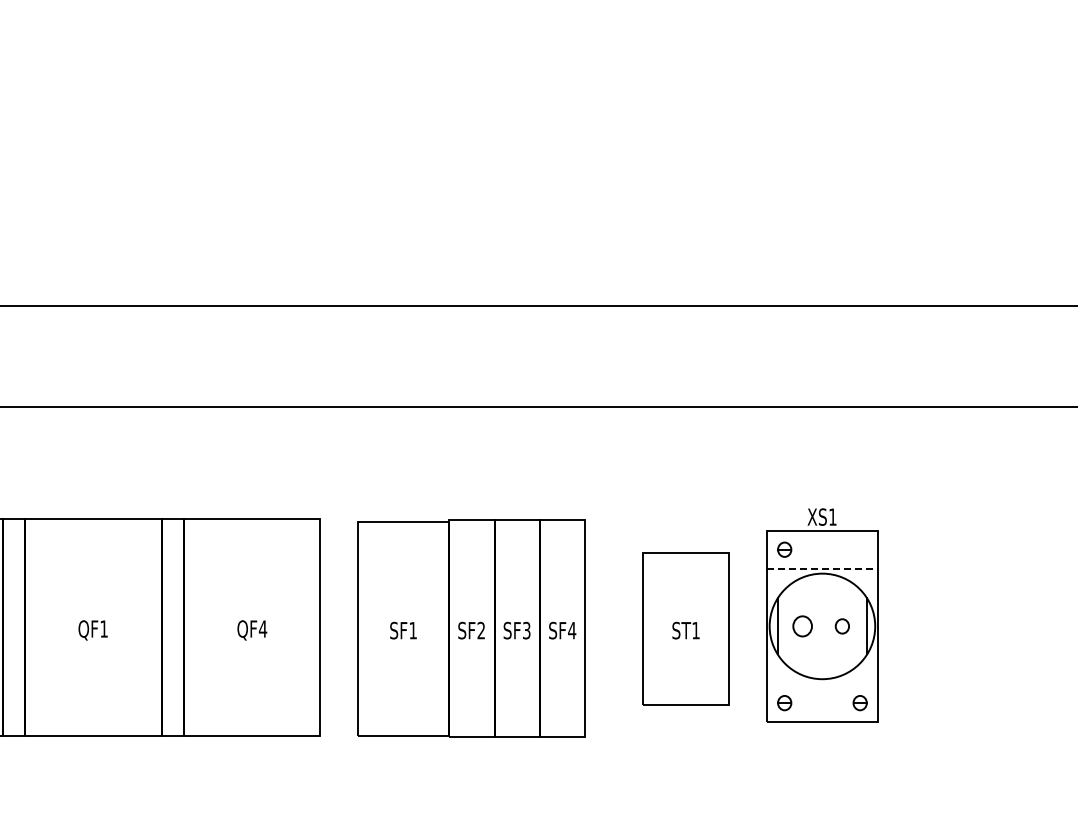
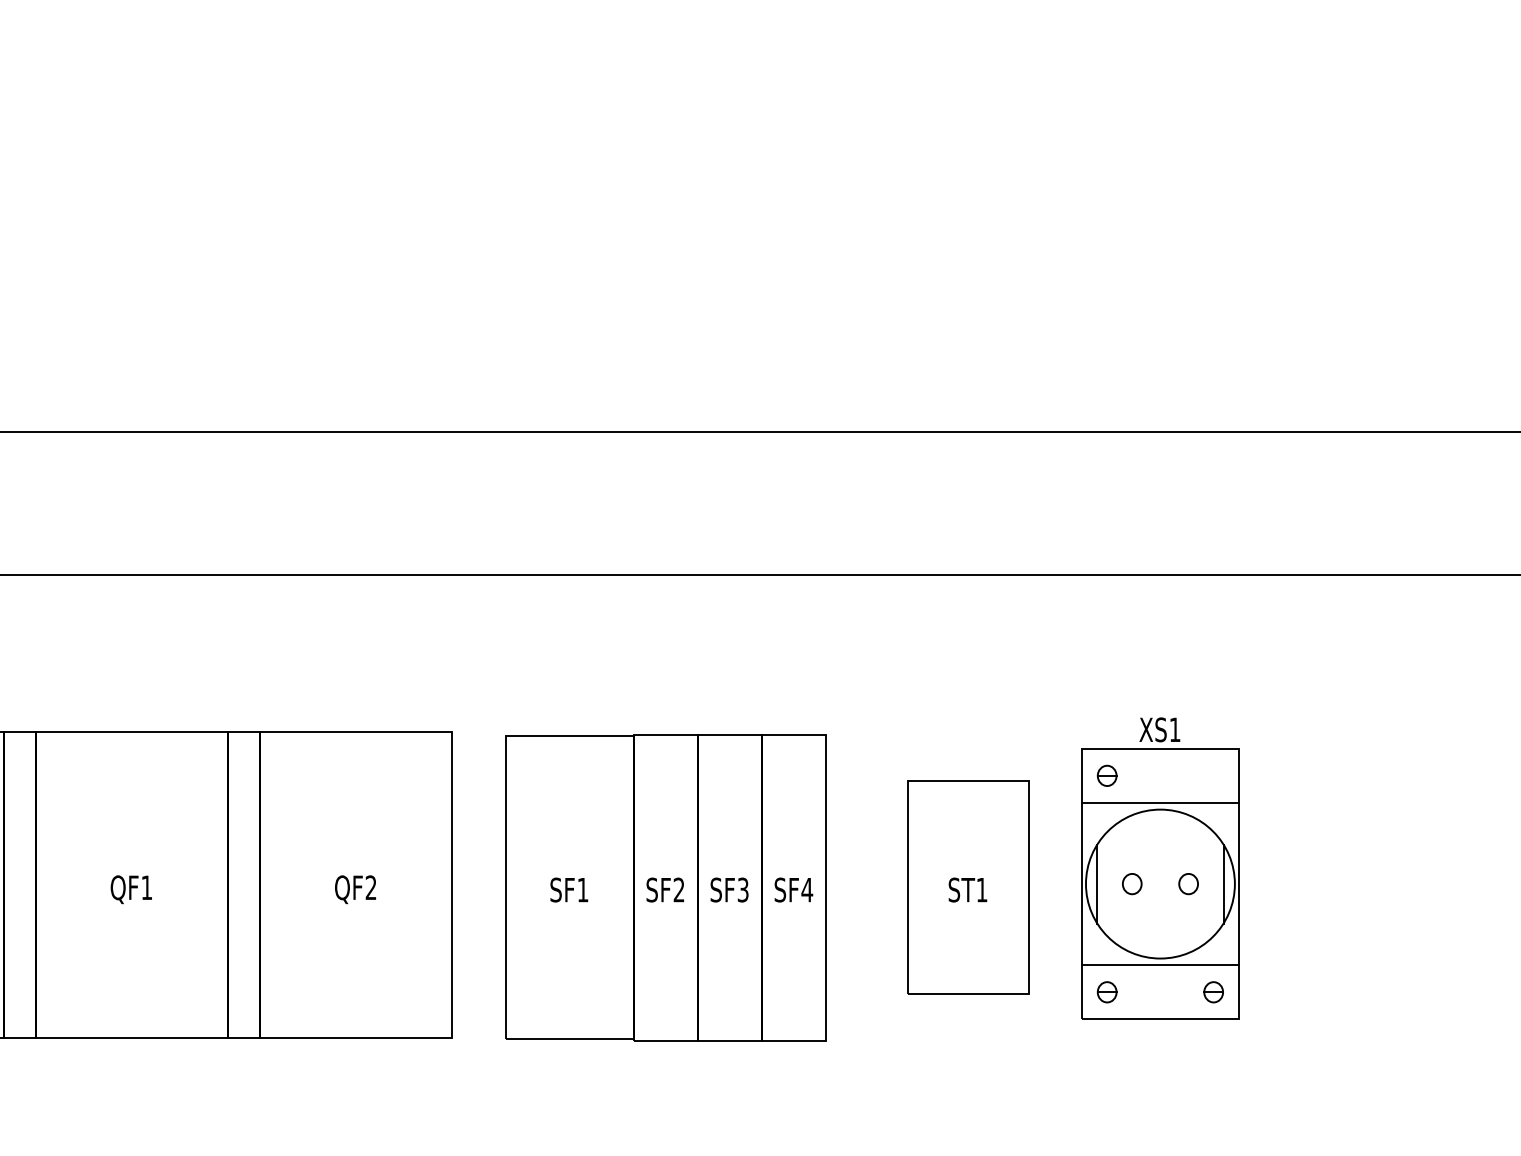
line: (822, 568) -> (1160, 802), dashed -> solid
part: (801, 626) -> (1130, 884), size x0.71
text: (262, 628) -> (370, 887), QF4 -> QF2
line: (821, 683) -> (1159, 964), added

